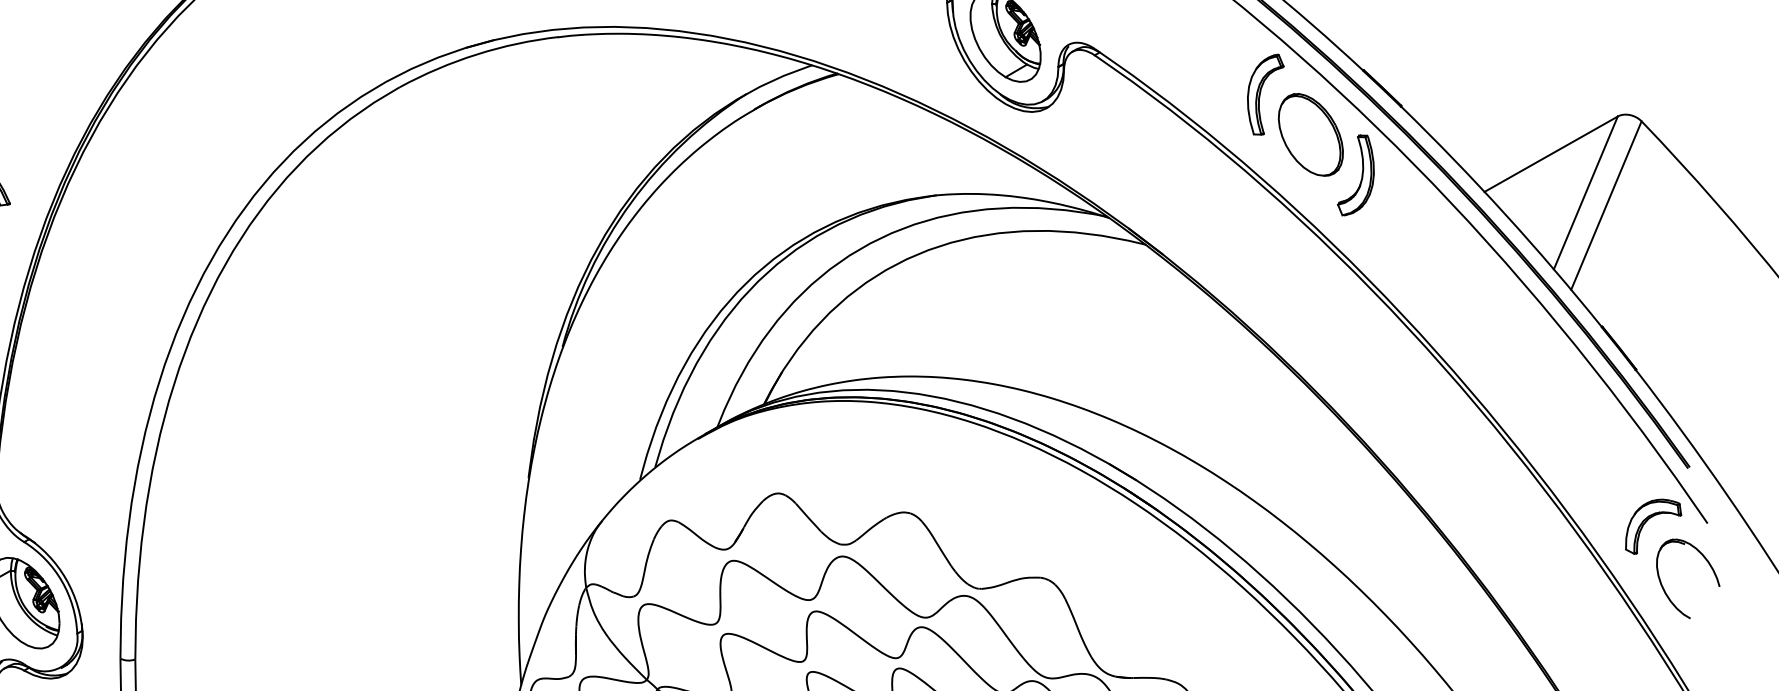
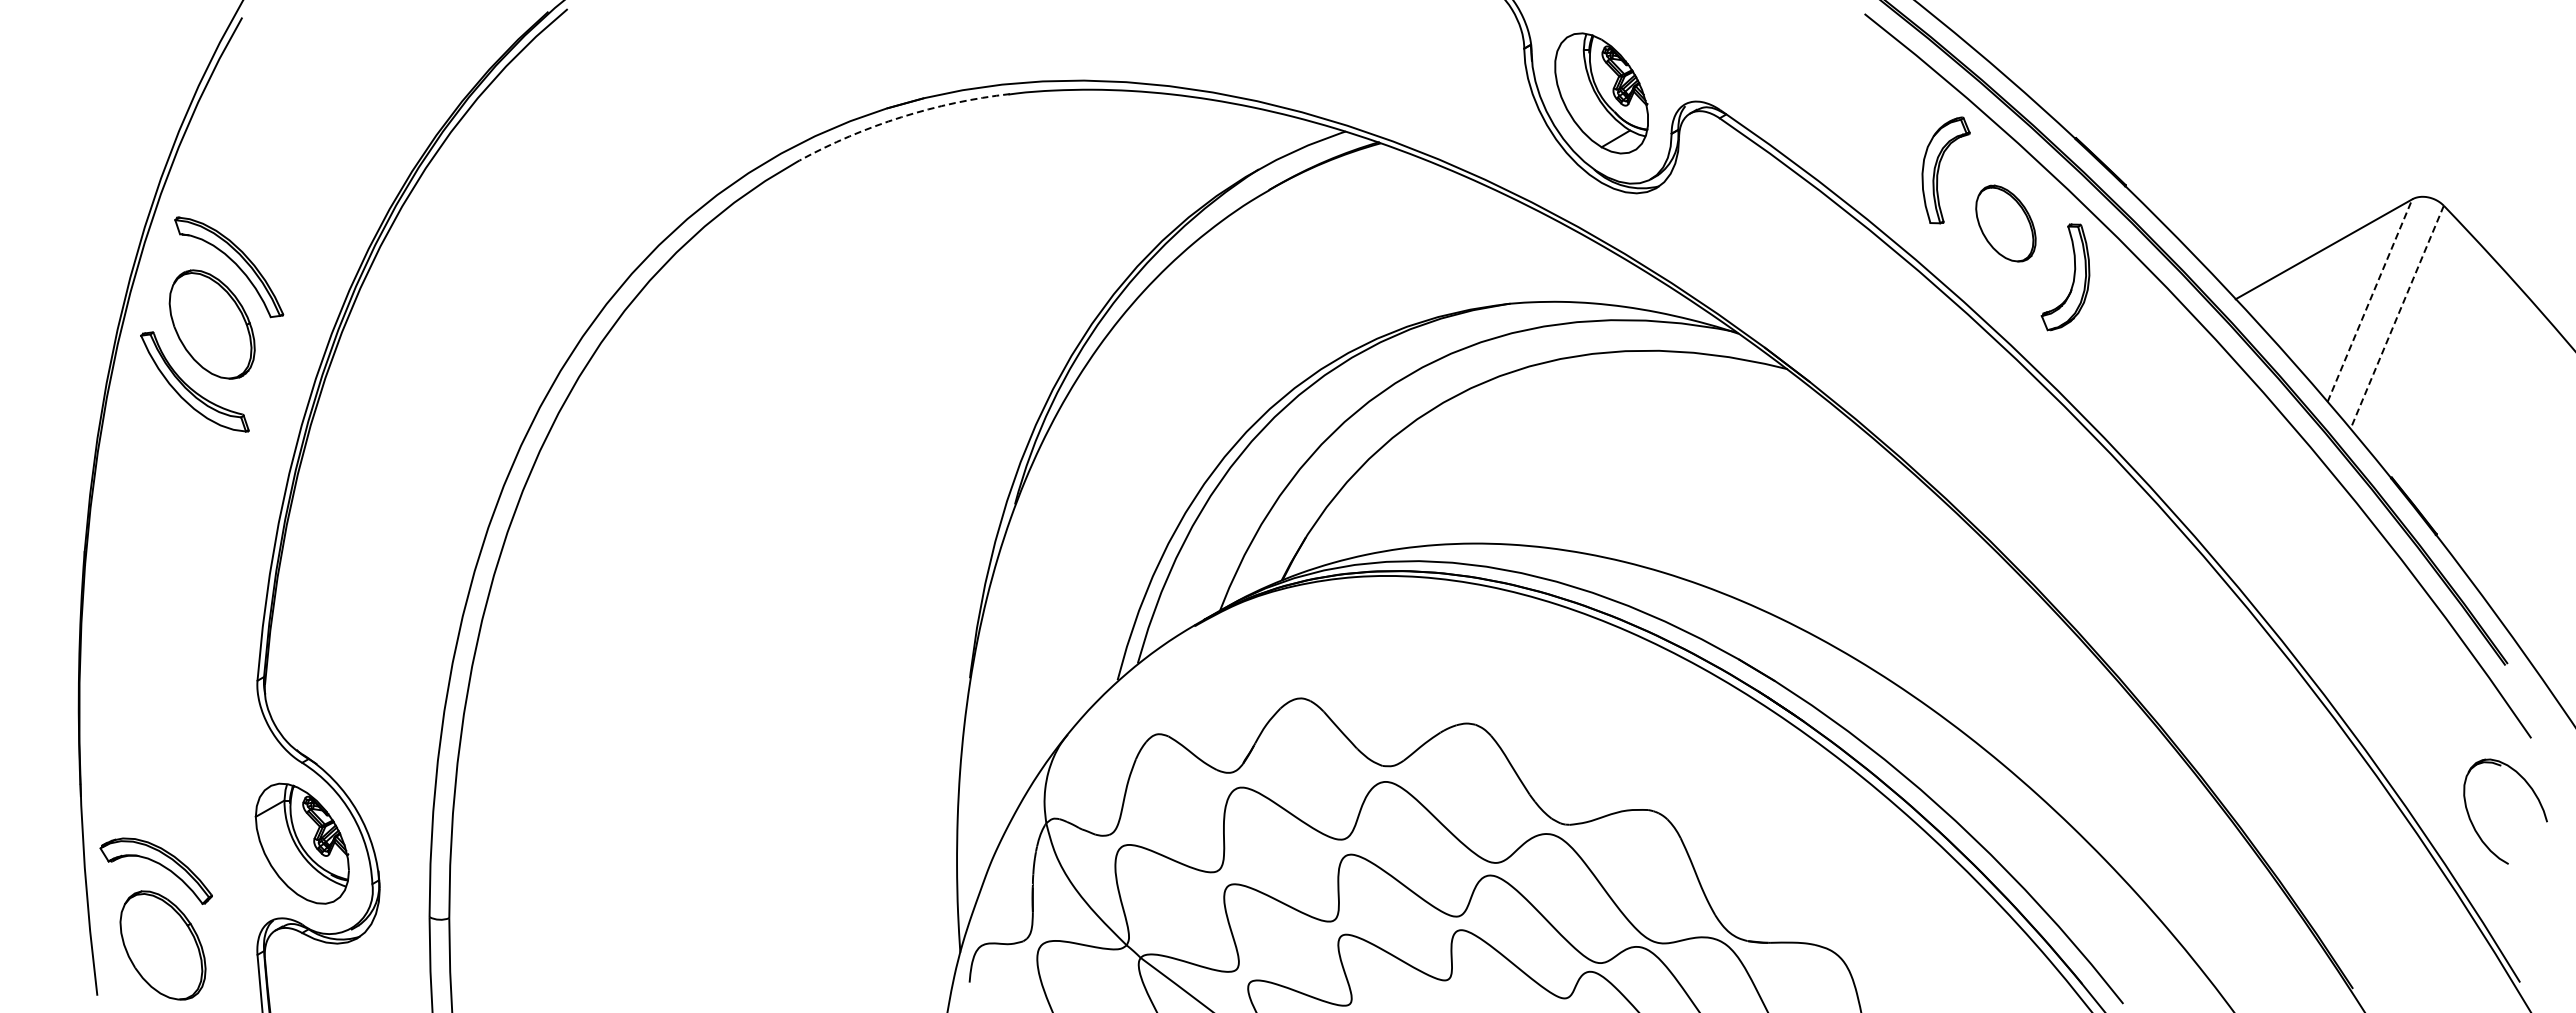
arc: (476, 54) -> (901, 117), solid -> dashed
part: (1310, 134) -> (2005, 223), size x0.7
line: (1585, 192) -> (2369, 300), solid -> dashed
line: (1606, 205) -> (2397, 317), solid -> dashed
part: (1647, 521) -> (2451, 735), removed

